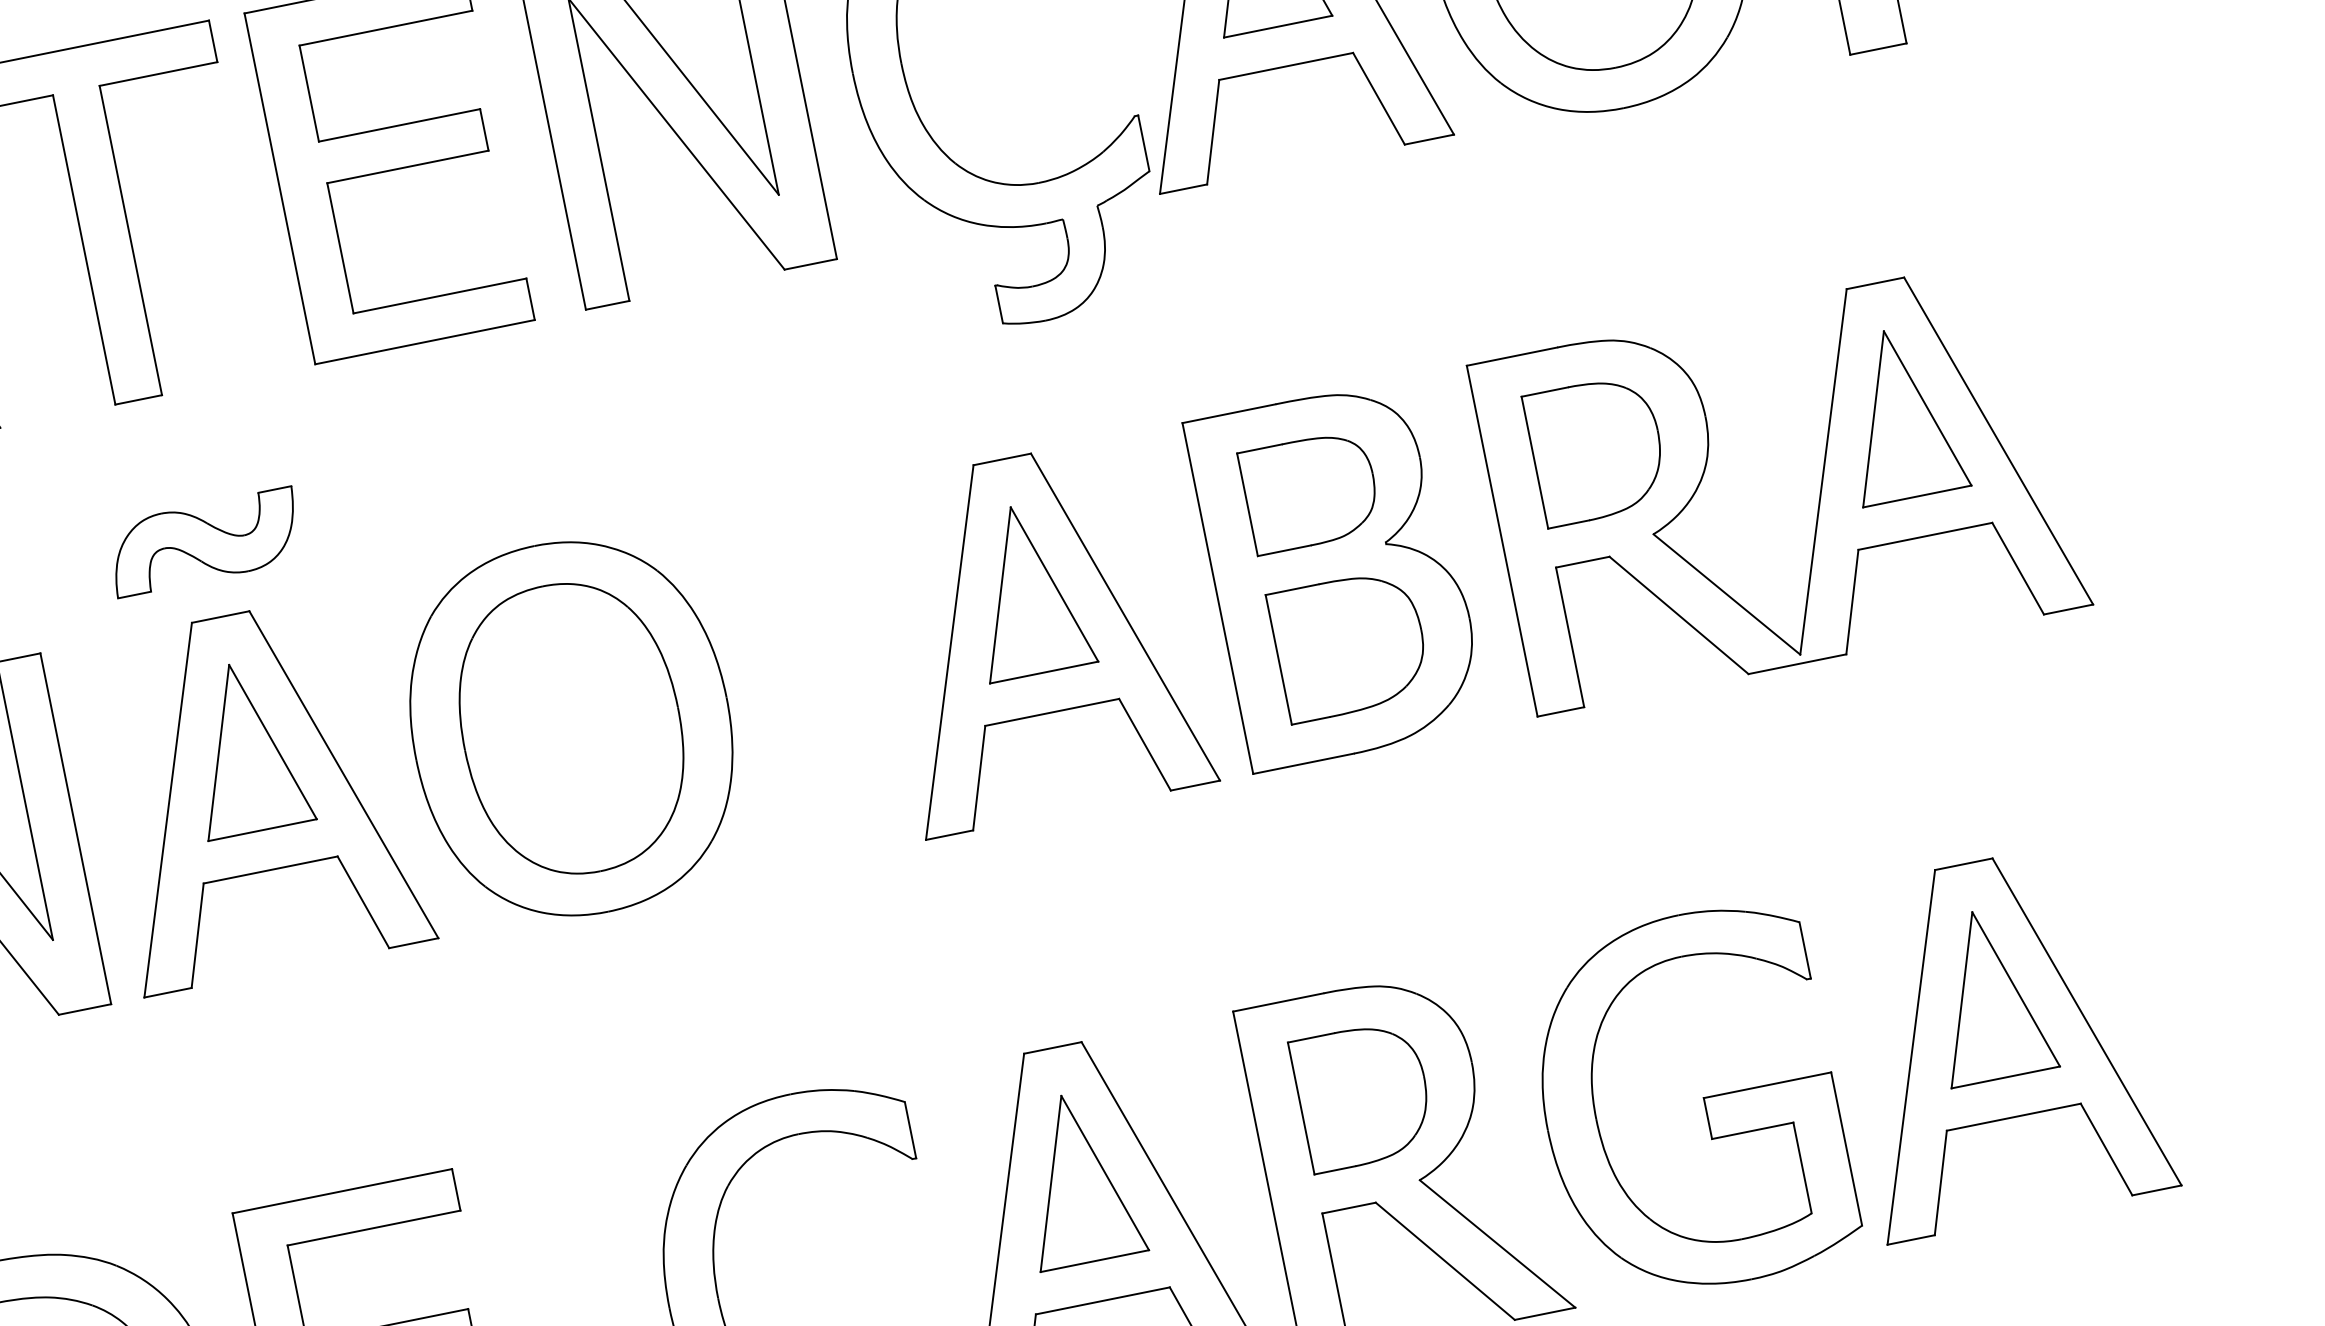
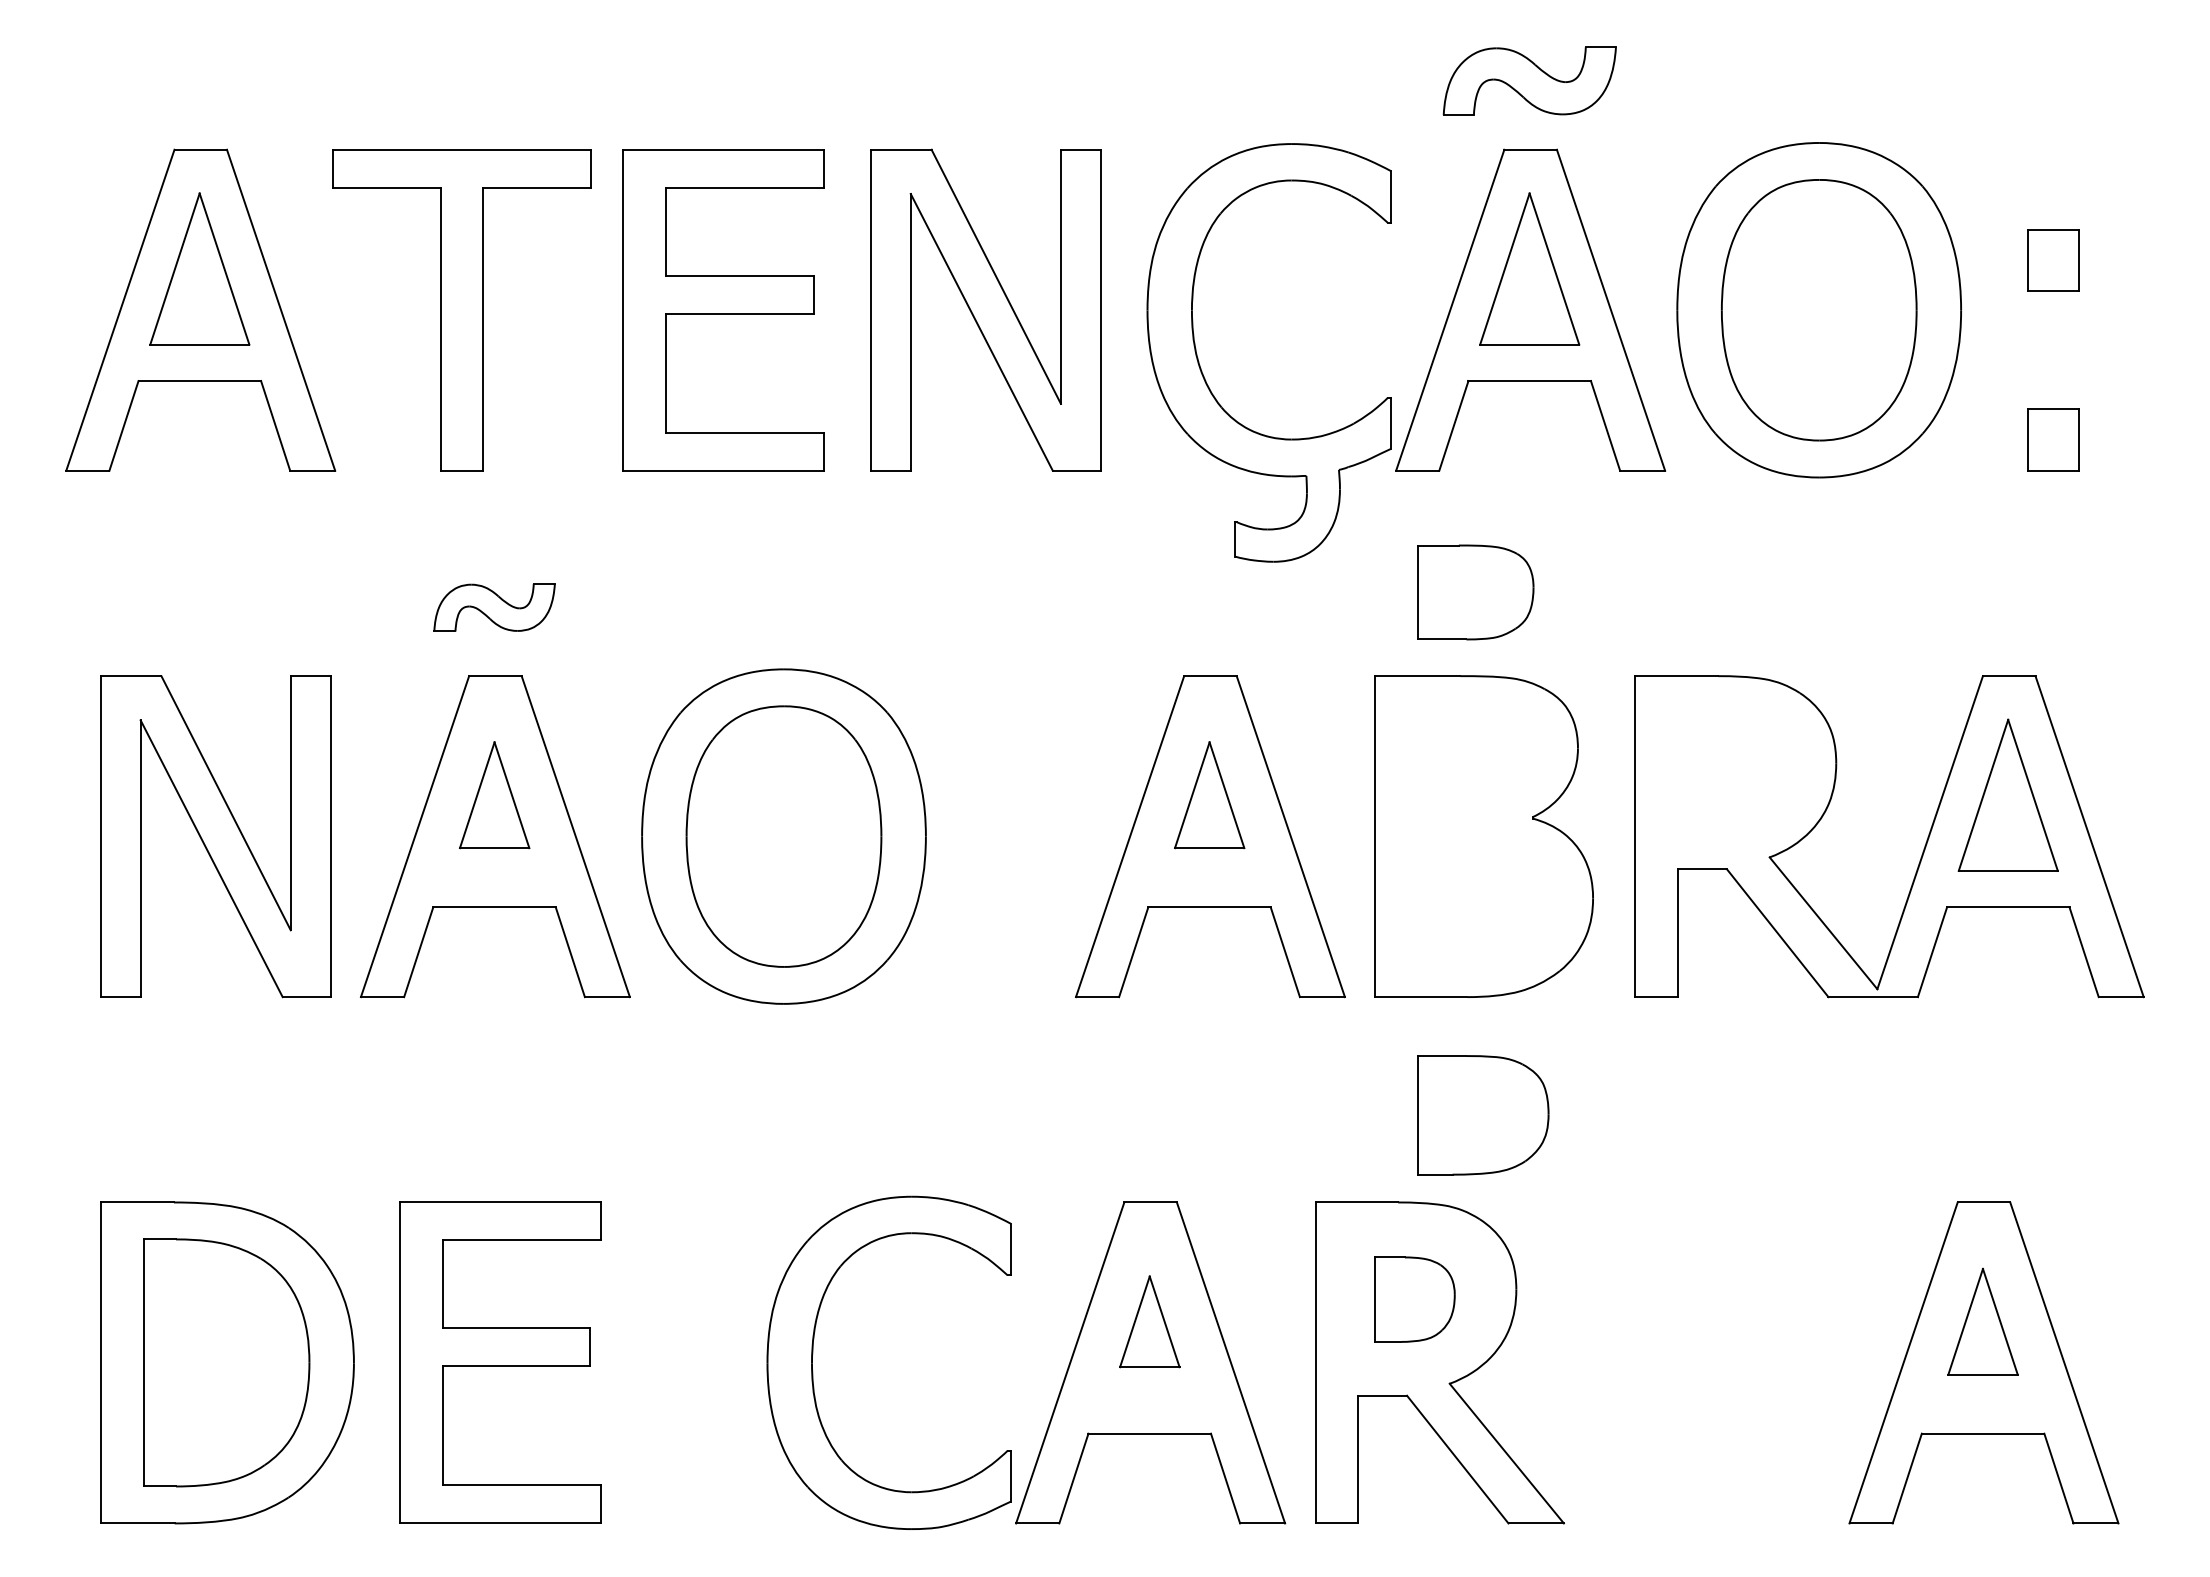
part: (1596, 450) -> (1734, 773), removed
part: (1310, 492) -> (1475, 592), moved
part: (204, 542) -> (494, 607), size x0.7
part: (1027, 589) -> (1209, 794), size x0.7
part: (1350, 645) -> (1483, 1115), moved
part: (245, 746) -> (494, 794), size x0.7
part: (1988, 994) -> (1982, 1321), size x0.7
part: (1362, 1095) -> (1414, 1299), size x0.7
part: (1703, 1098) -> (1713, 1362), removed
part: (1077, 1178) -> (1149, 1321), size x0.6

